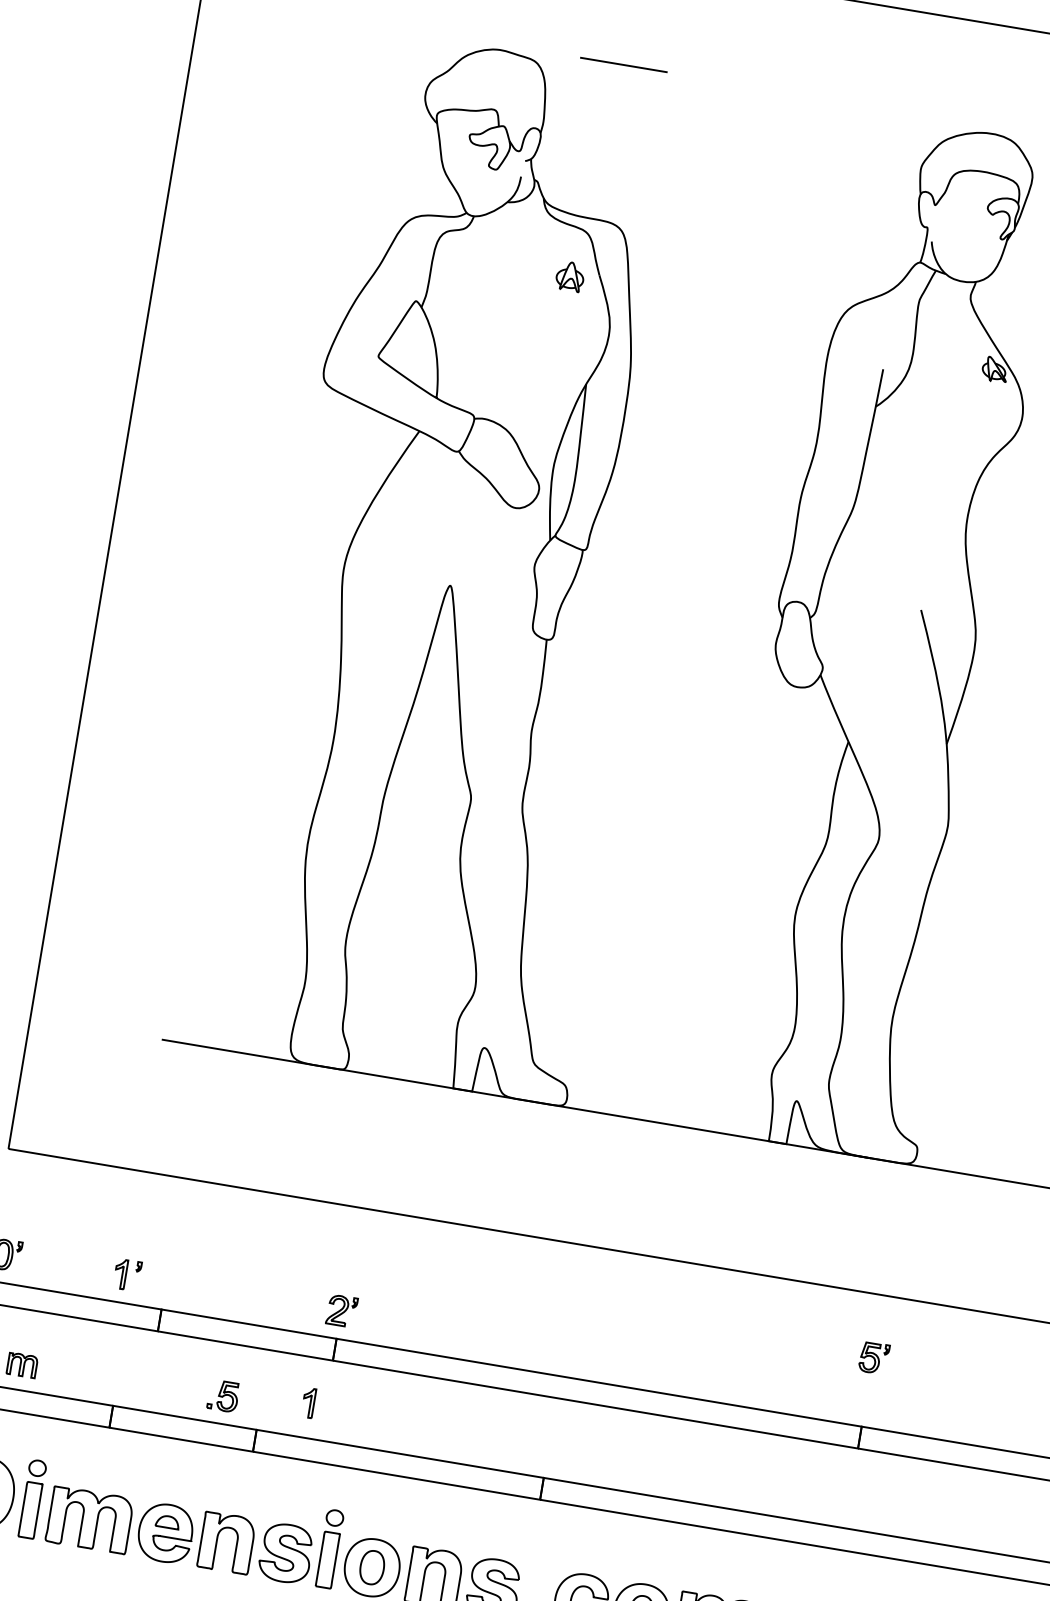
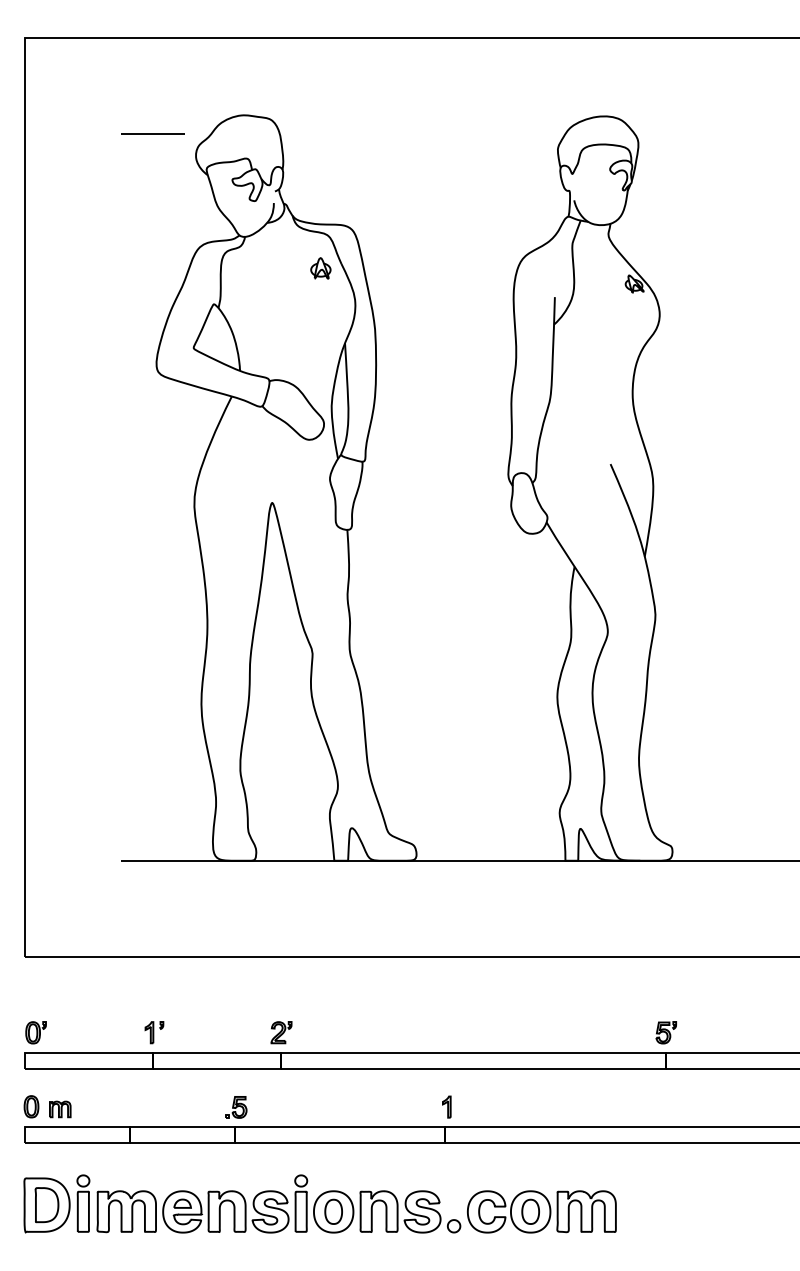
line: (623, 63) -> (152, 133), moved
part: (127, 1274) -> (154, 1032), moved
part: (873, 1357) -> (665, 1032), moved
part: (223, 1396) -> (236, 1107), moved
part: (308, 1402) -> (446, 1106), moved

